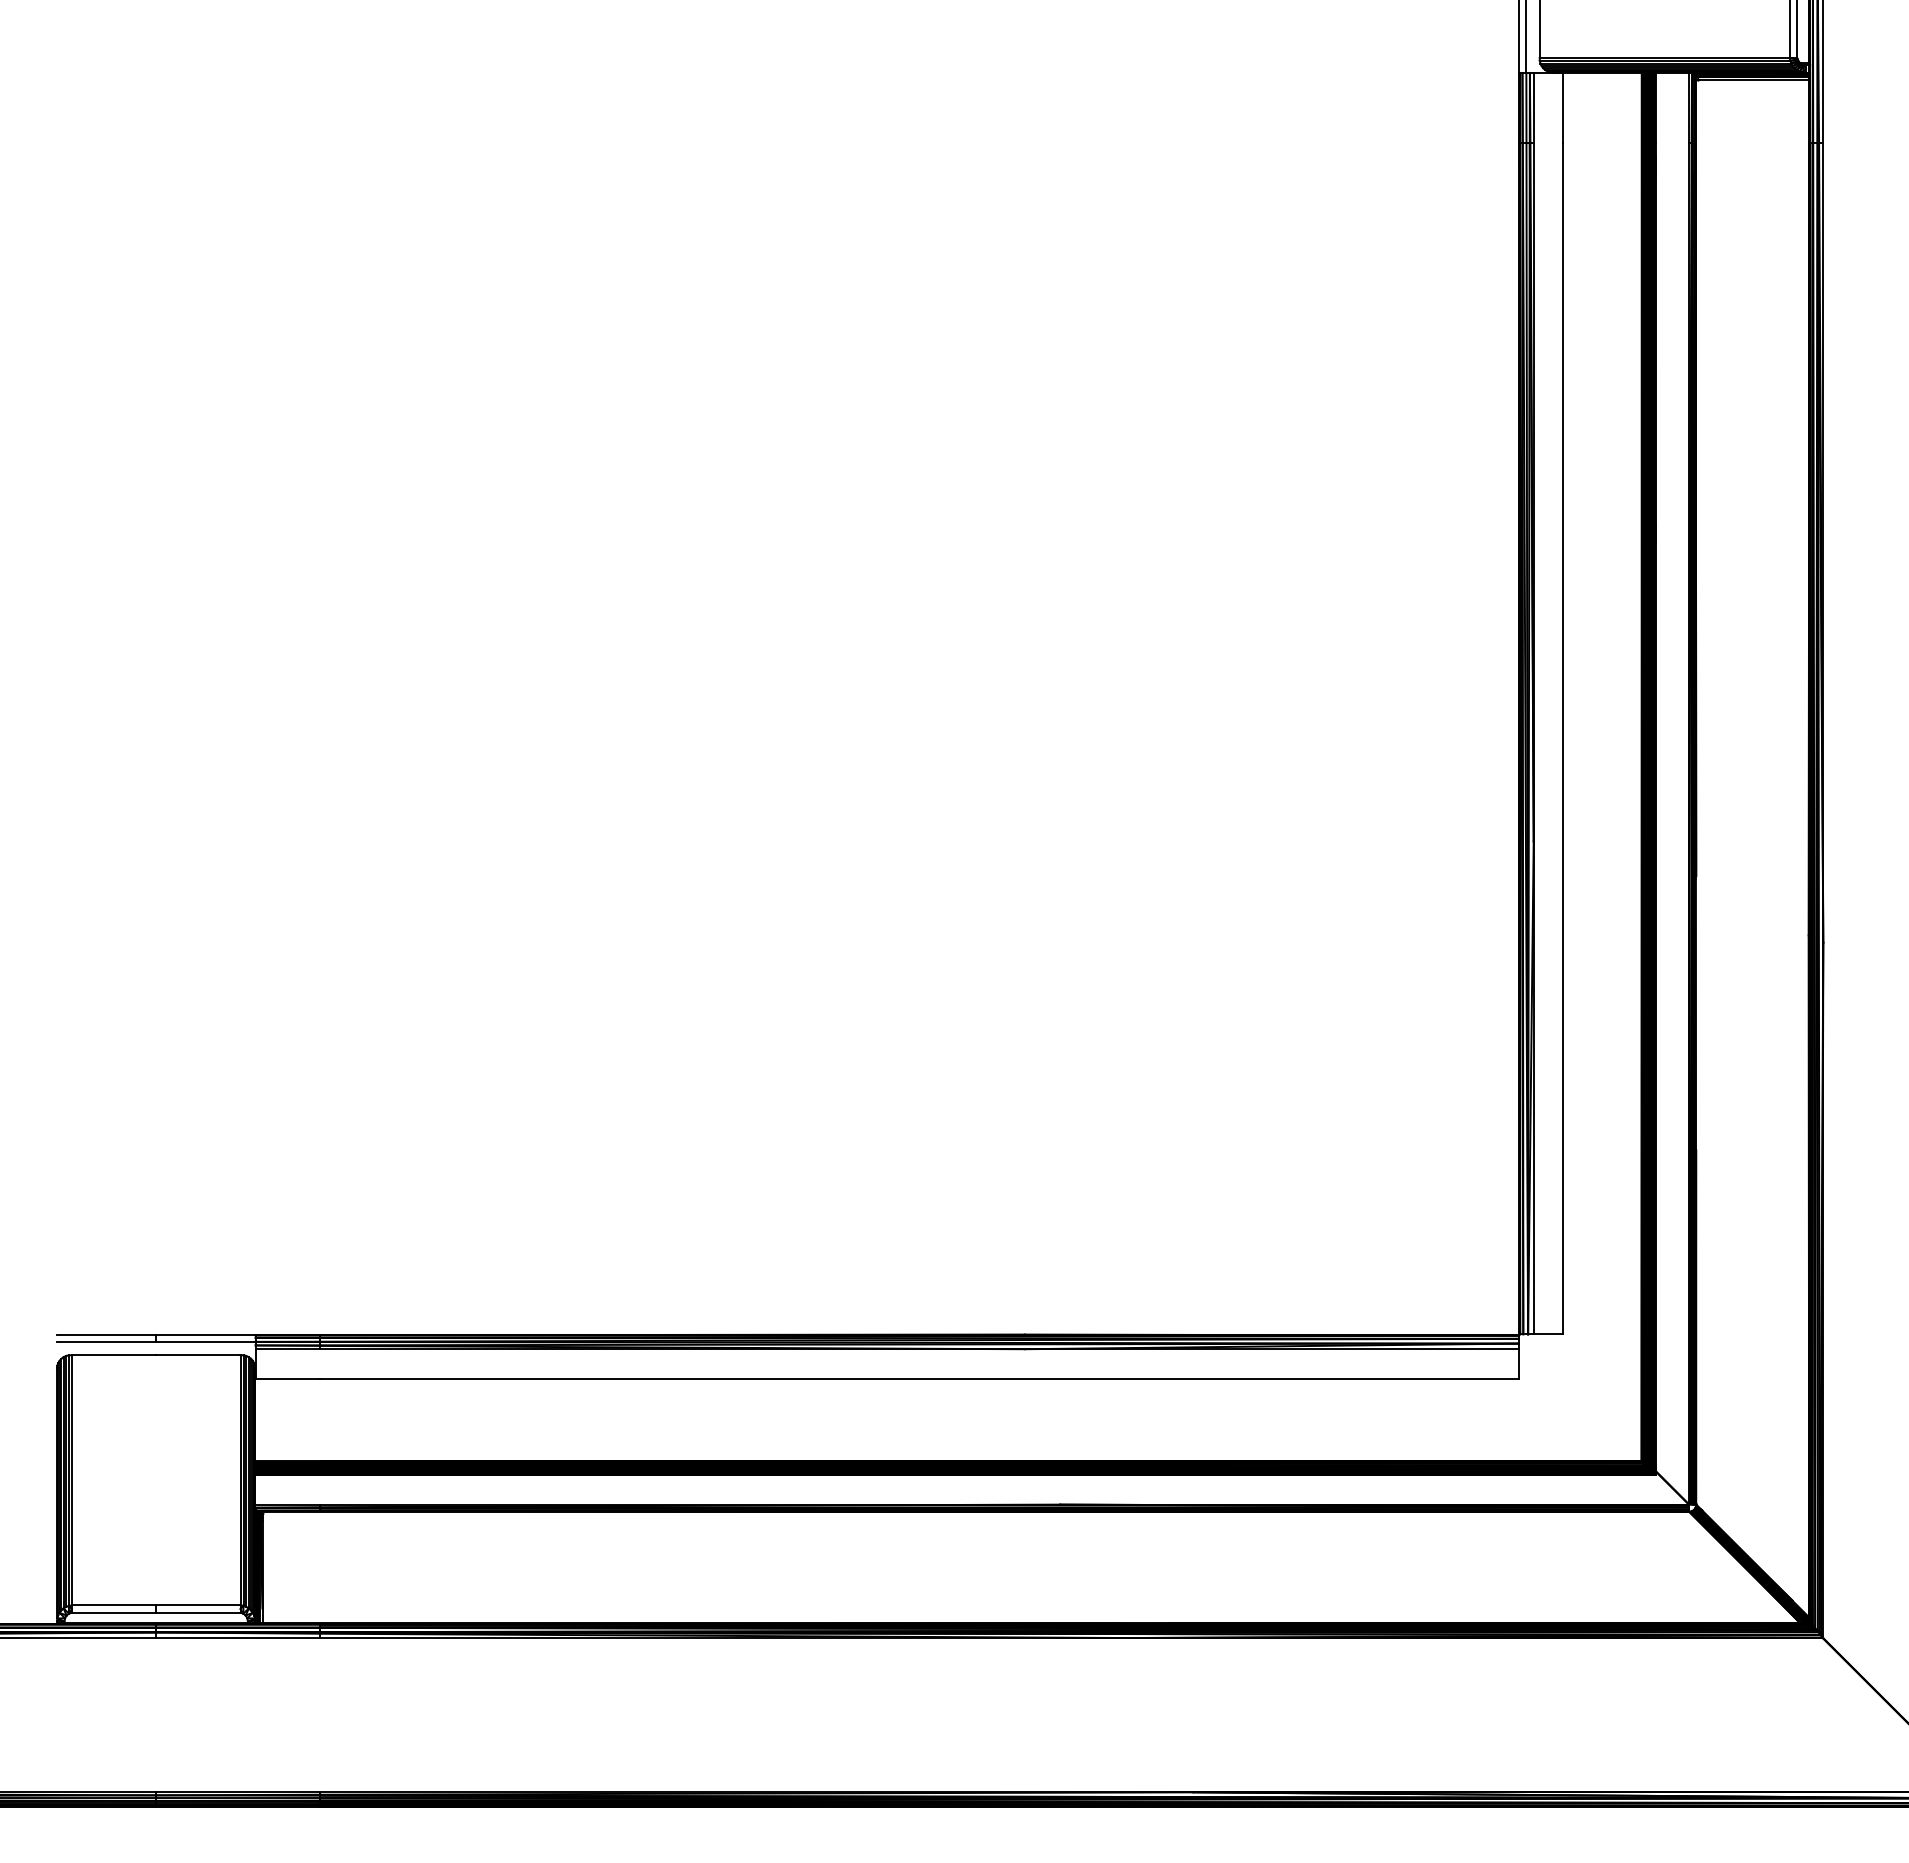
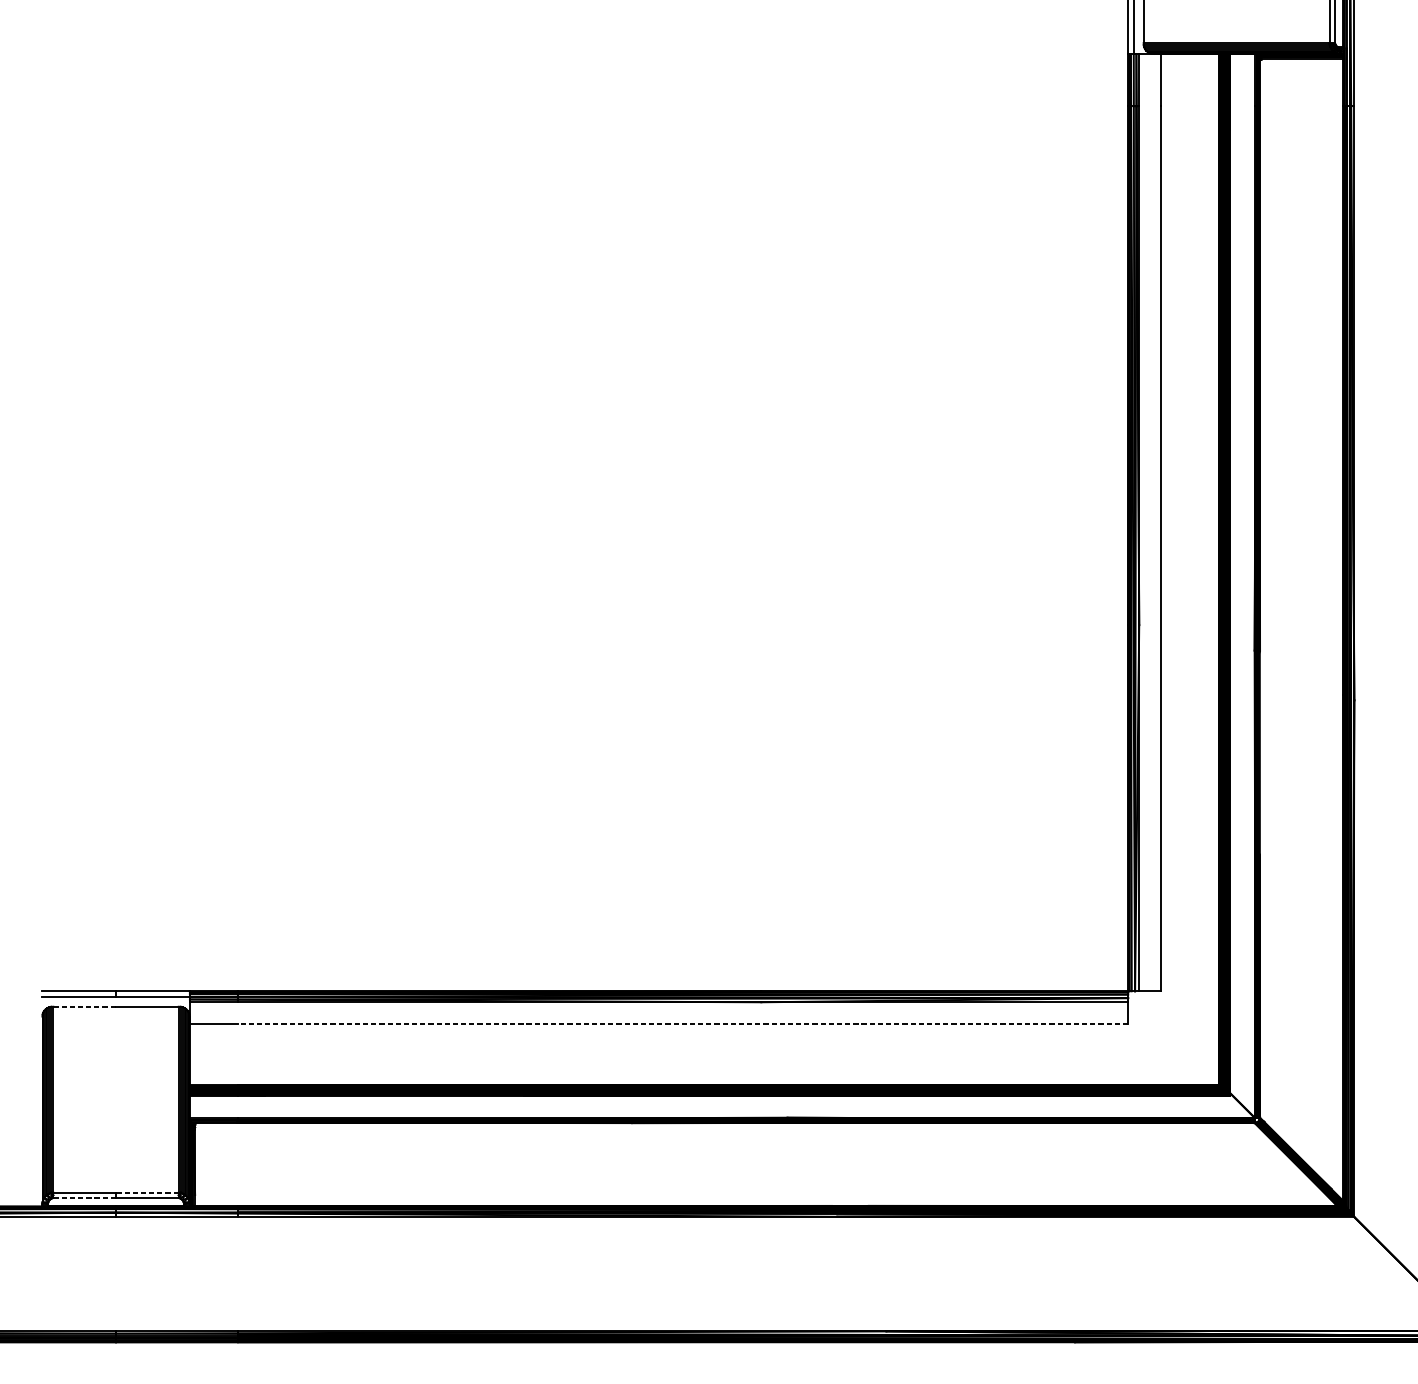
line: (114, 1355) -> (85, 1006), solid -> dashed
line: (919, 1378) -> (683, 1024), solid -> dashed
line: (197, 1605) -> (146, 1192), solid -> dashed
line: (113, 1612) -> (84, 1197), solid -> dashed

